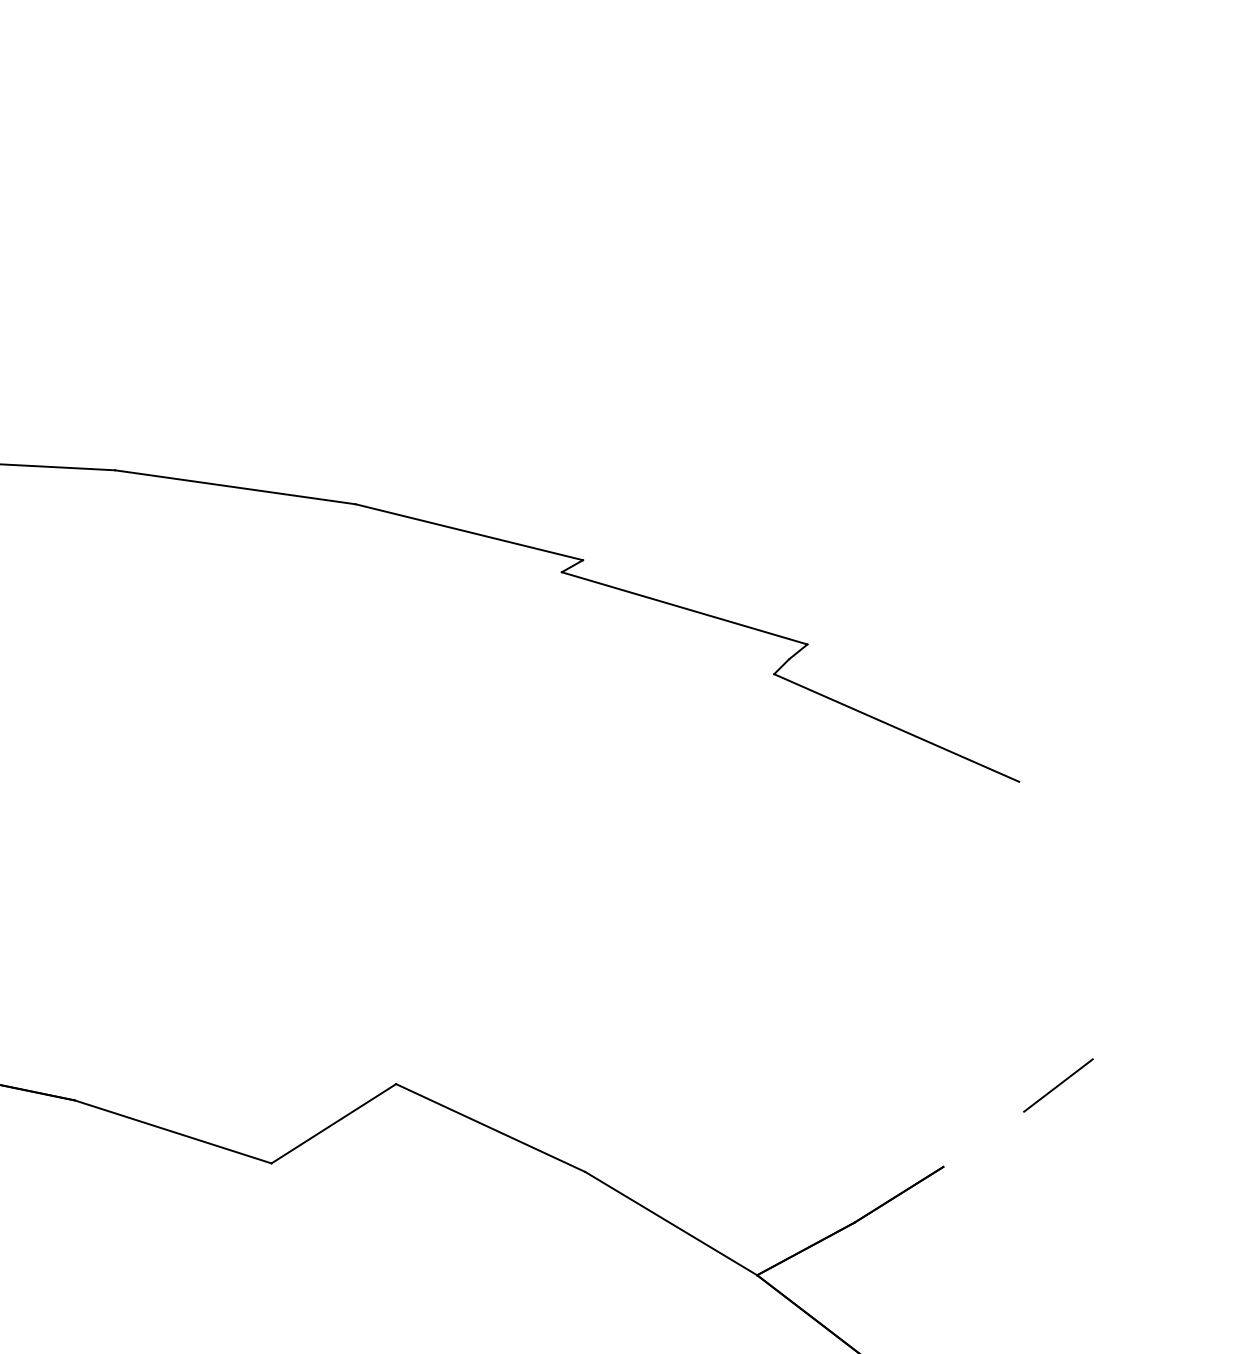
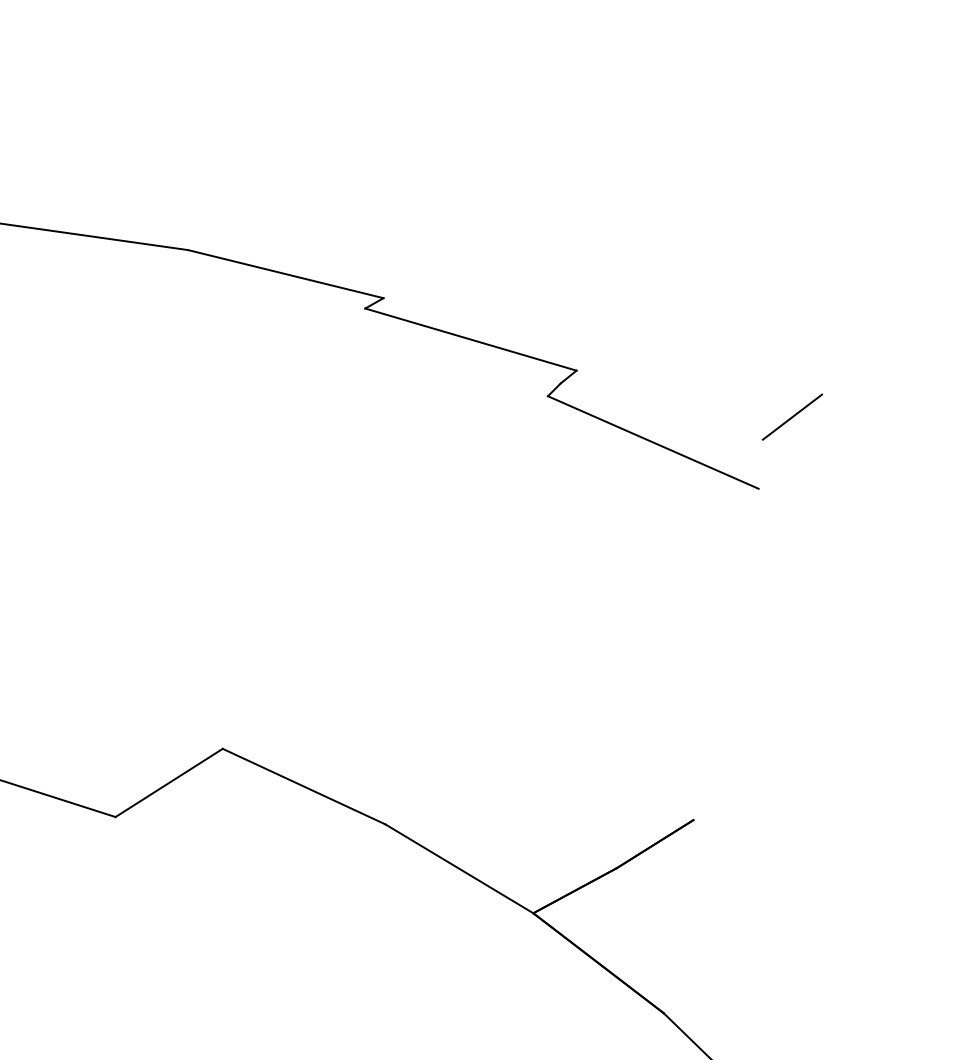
line: (1058, 1085) -> (792, 417), moved

